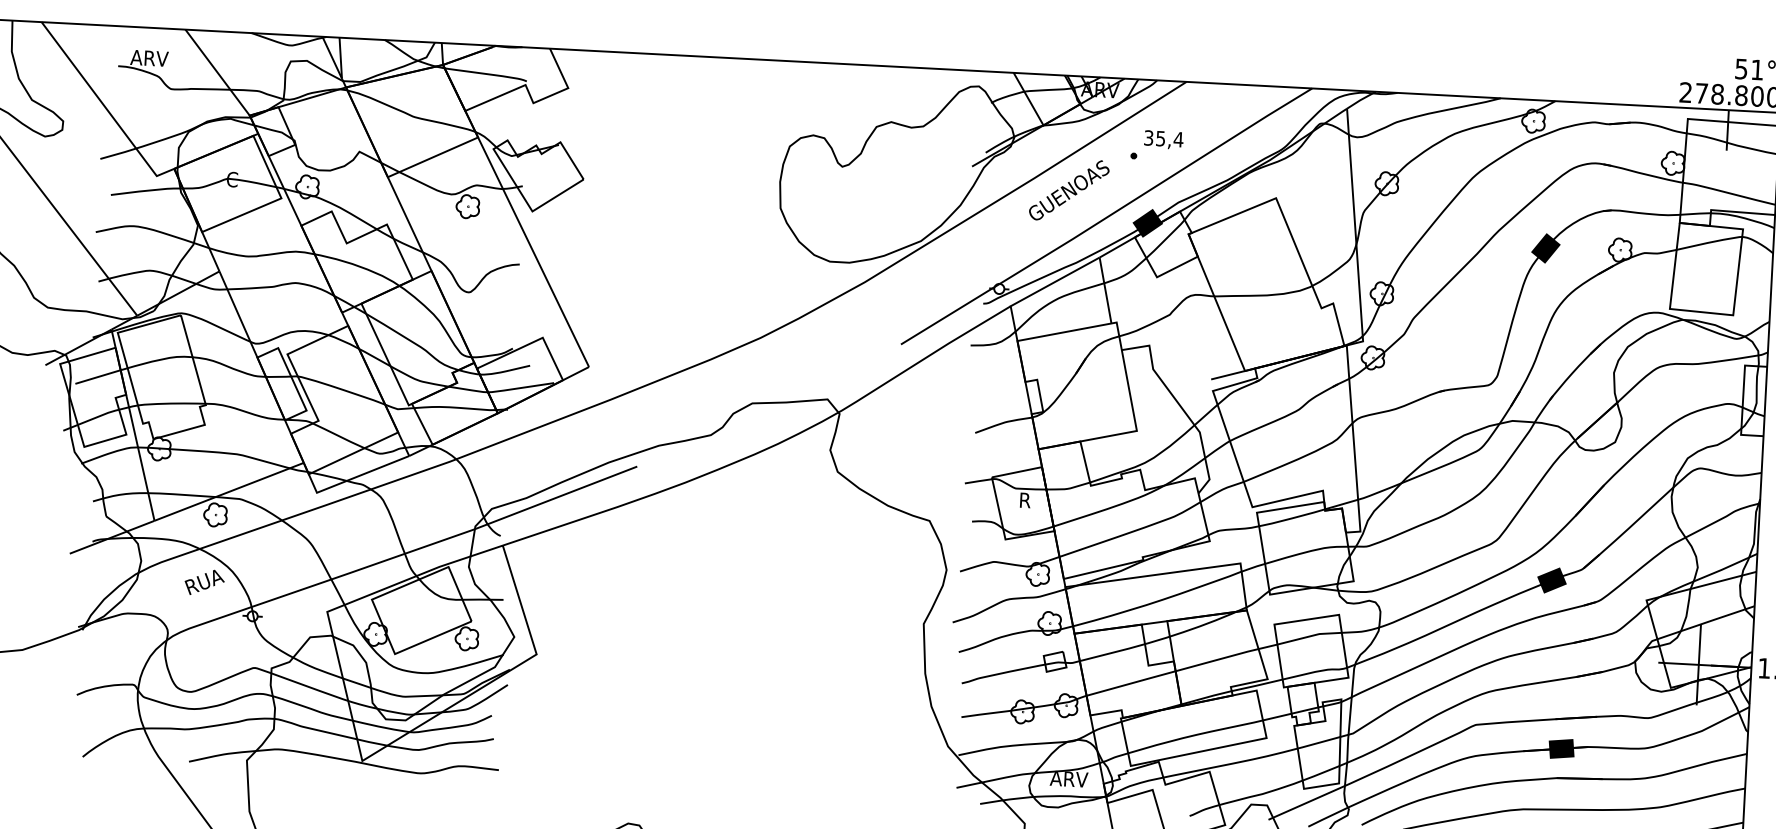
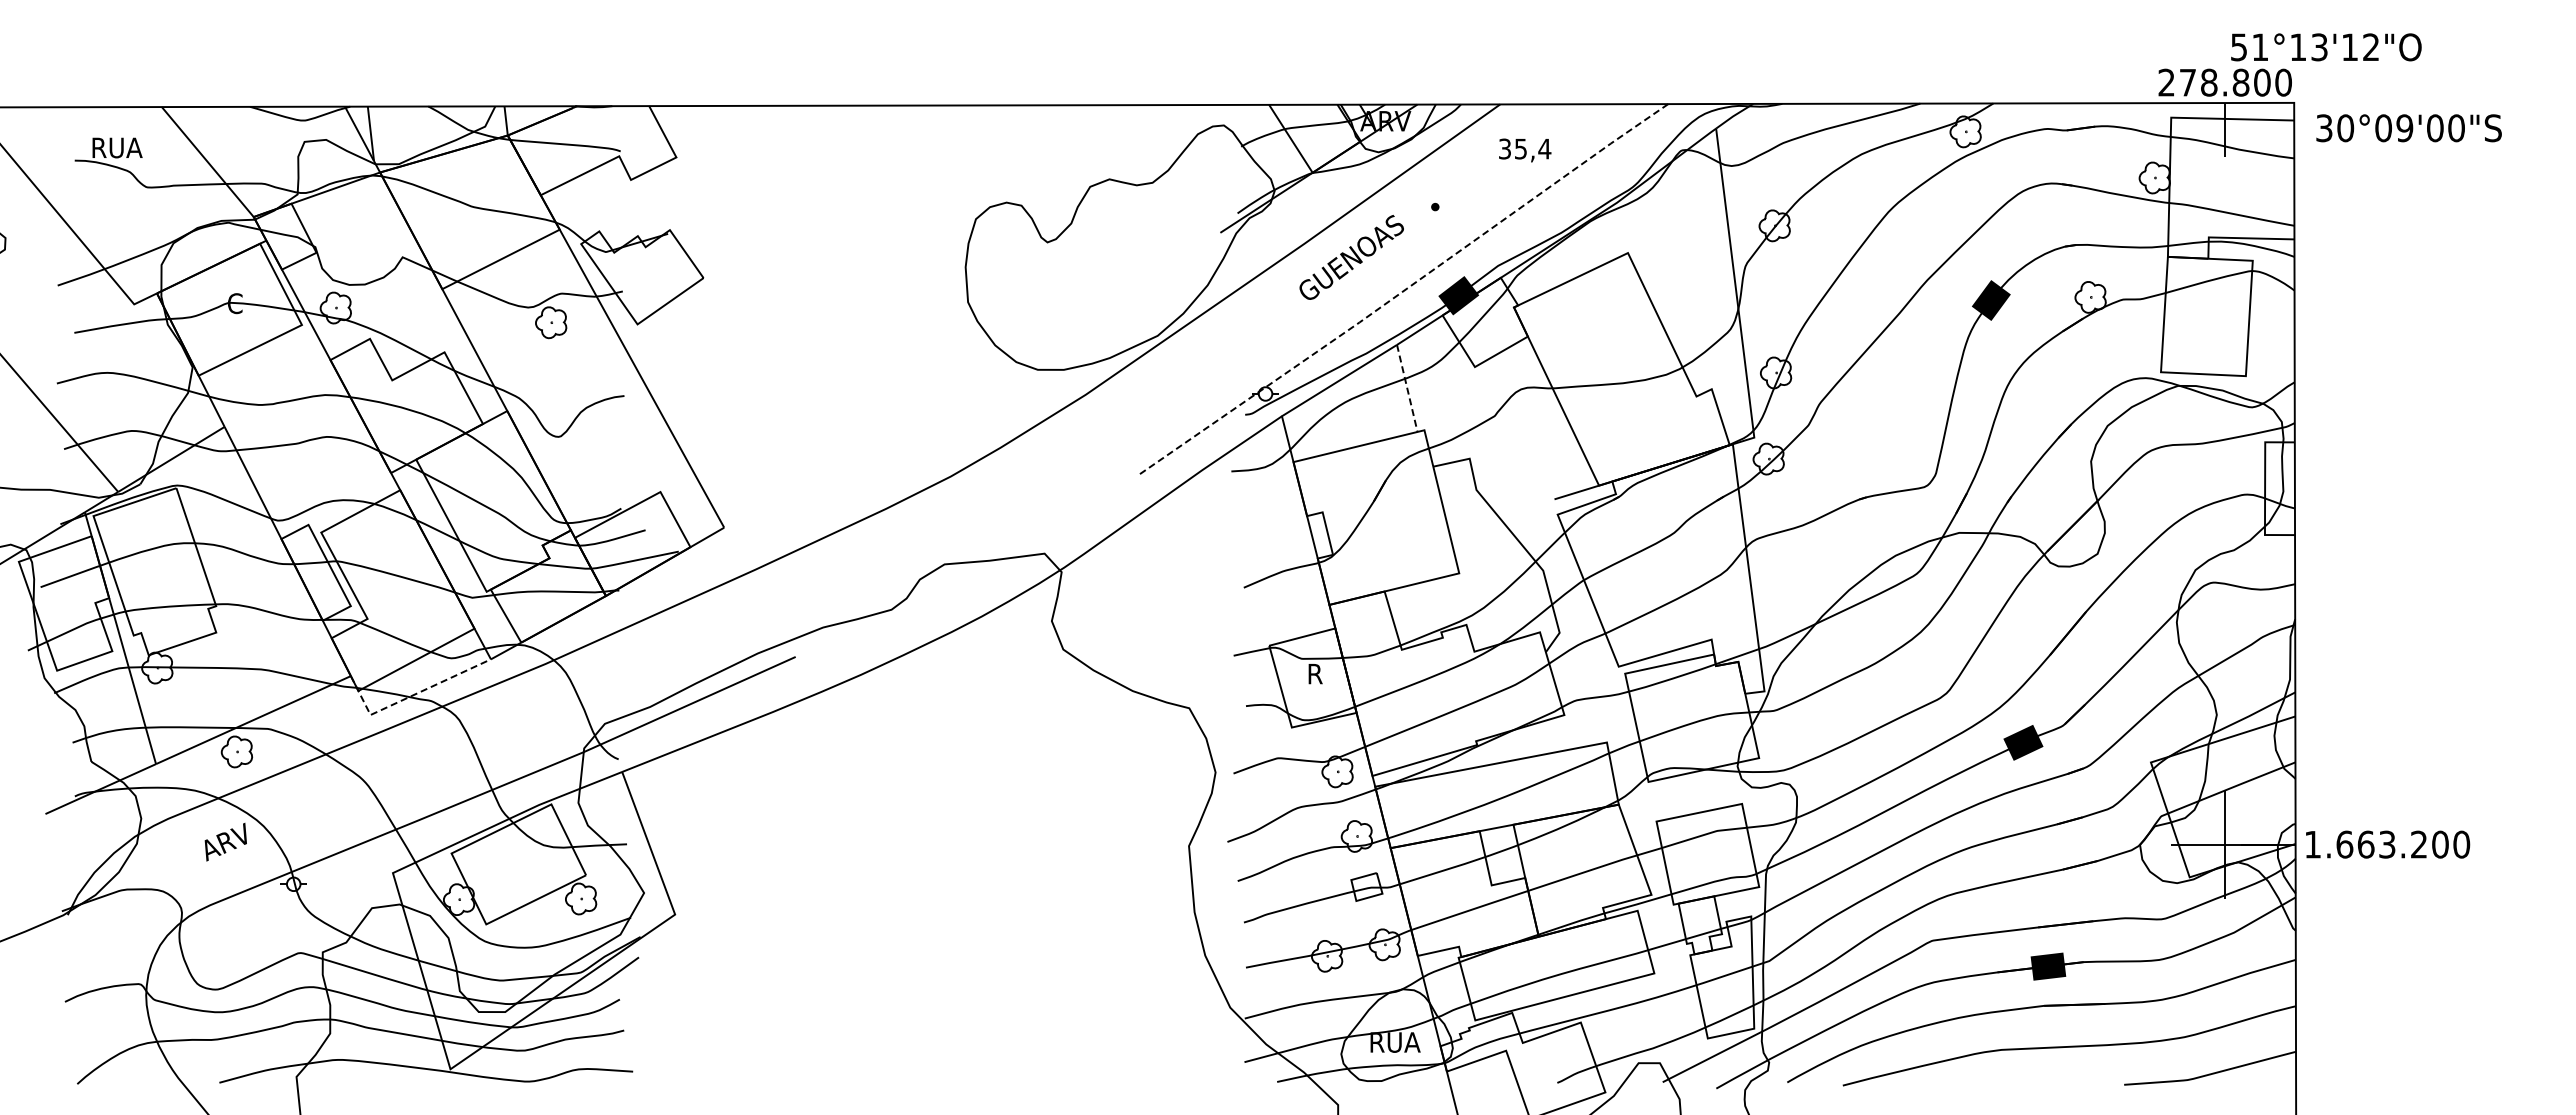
text: (149, 58) -> (116, 147), ARV -> RUA
text: (1164, 139) -> (1525, 150), moved
line: (1107, 217) -> (1404, 290), solid -> dashed
line: (1105, 290) -> (1407, 388), solid -> dashed
line: (347, 480) -> (410, 696), solid -> dashed
text: (204, 581) -> (227, 841), RUA -> ARV
text: (1069, 779) -> (1394, 1042), ARV -> RUA

